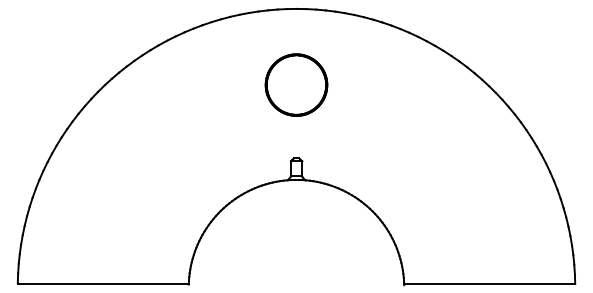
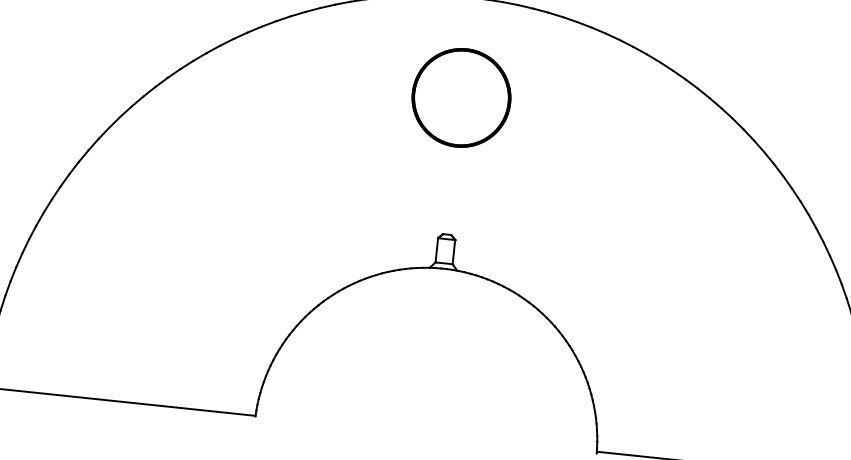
part: (296, 84) -> (461, 96), moved

